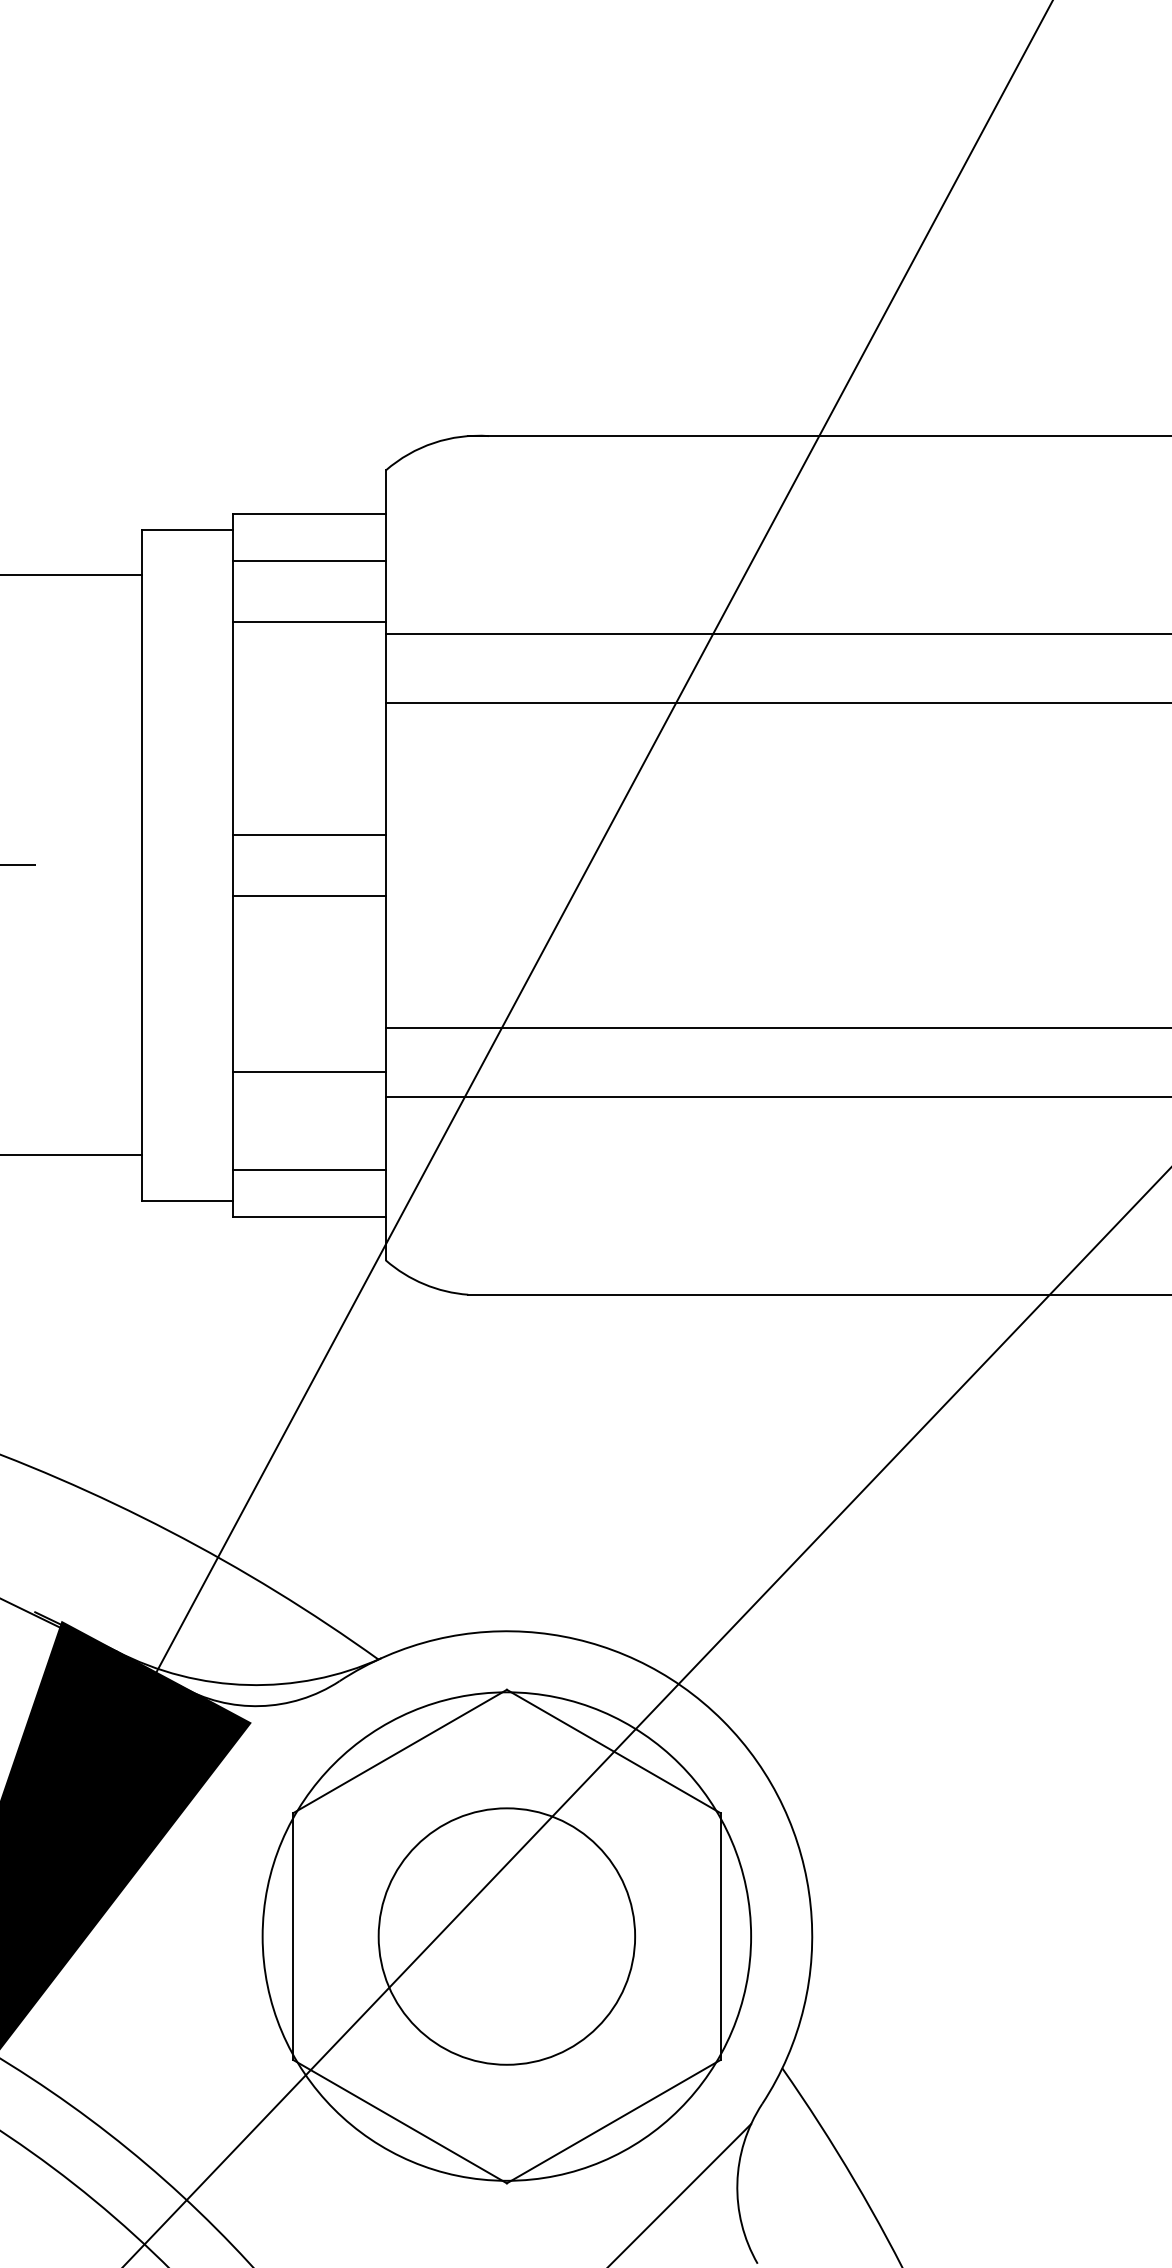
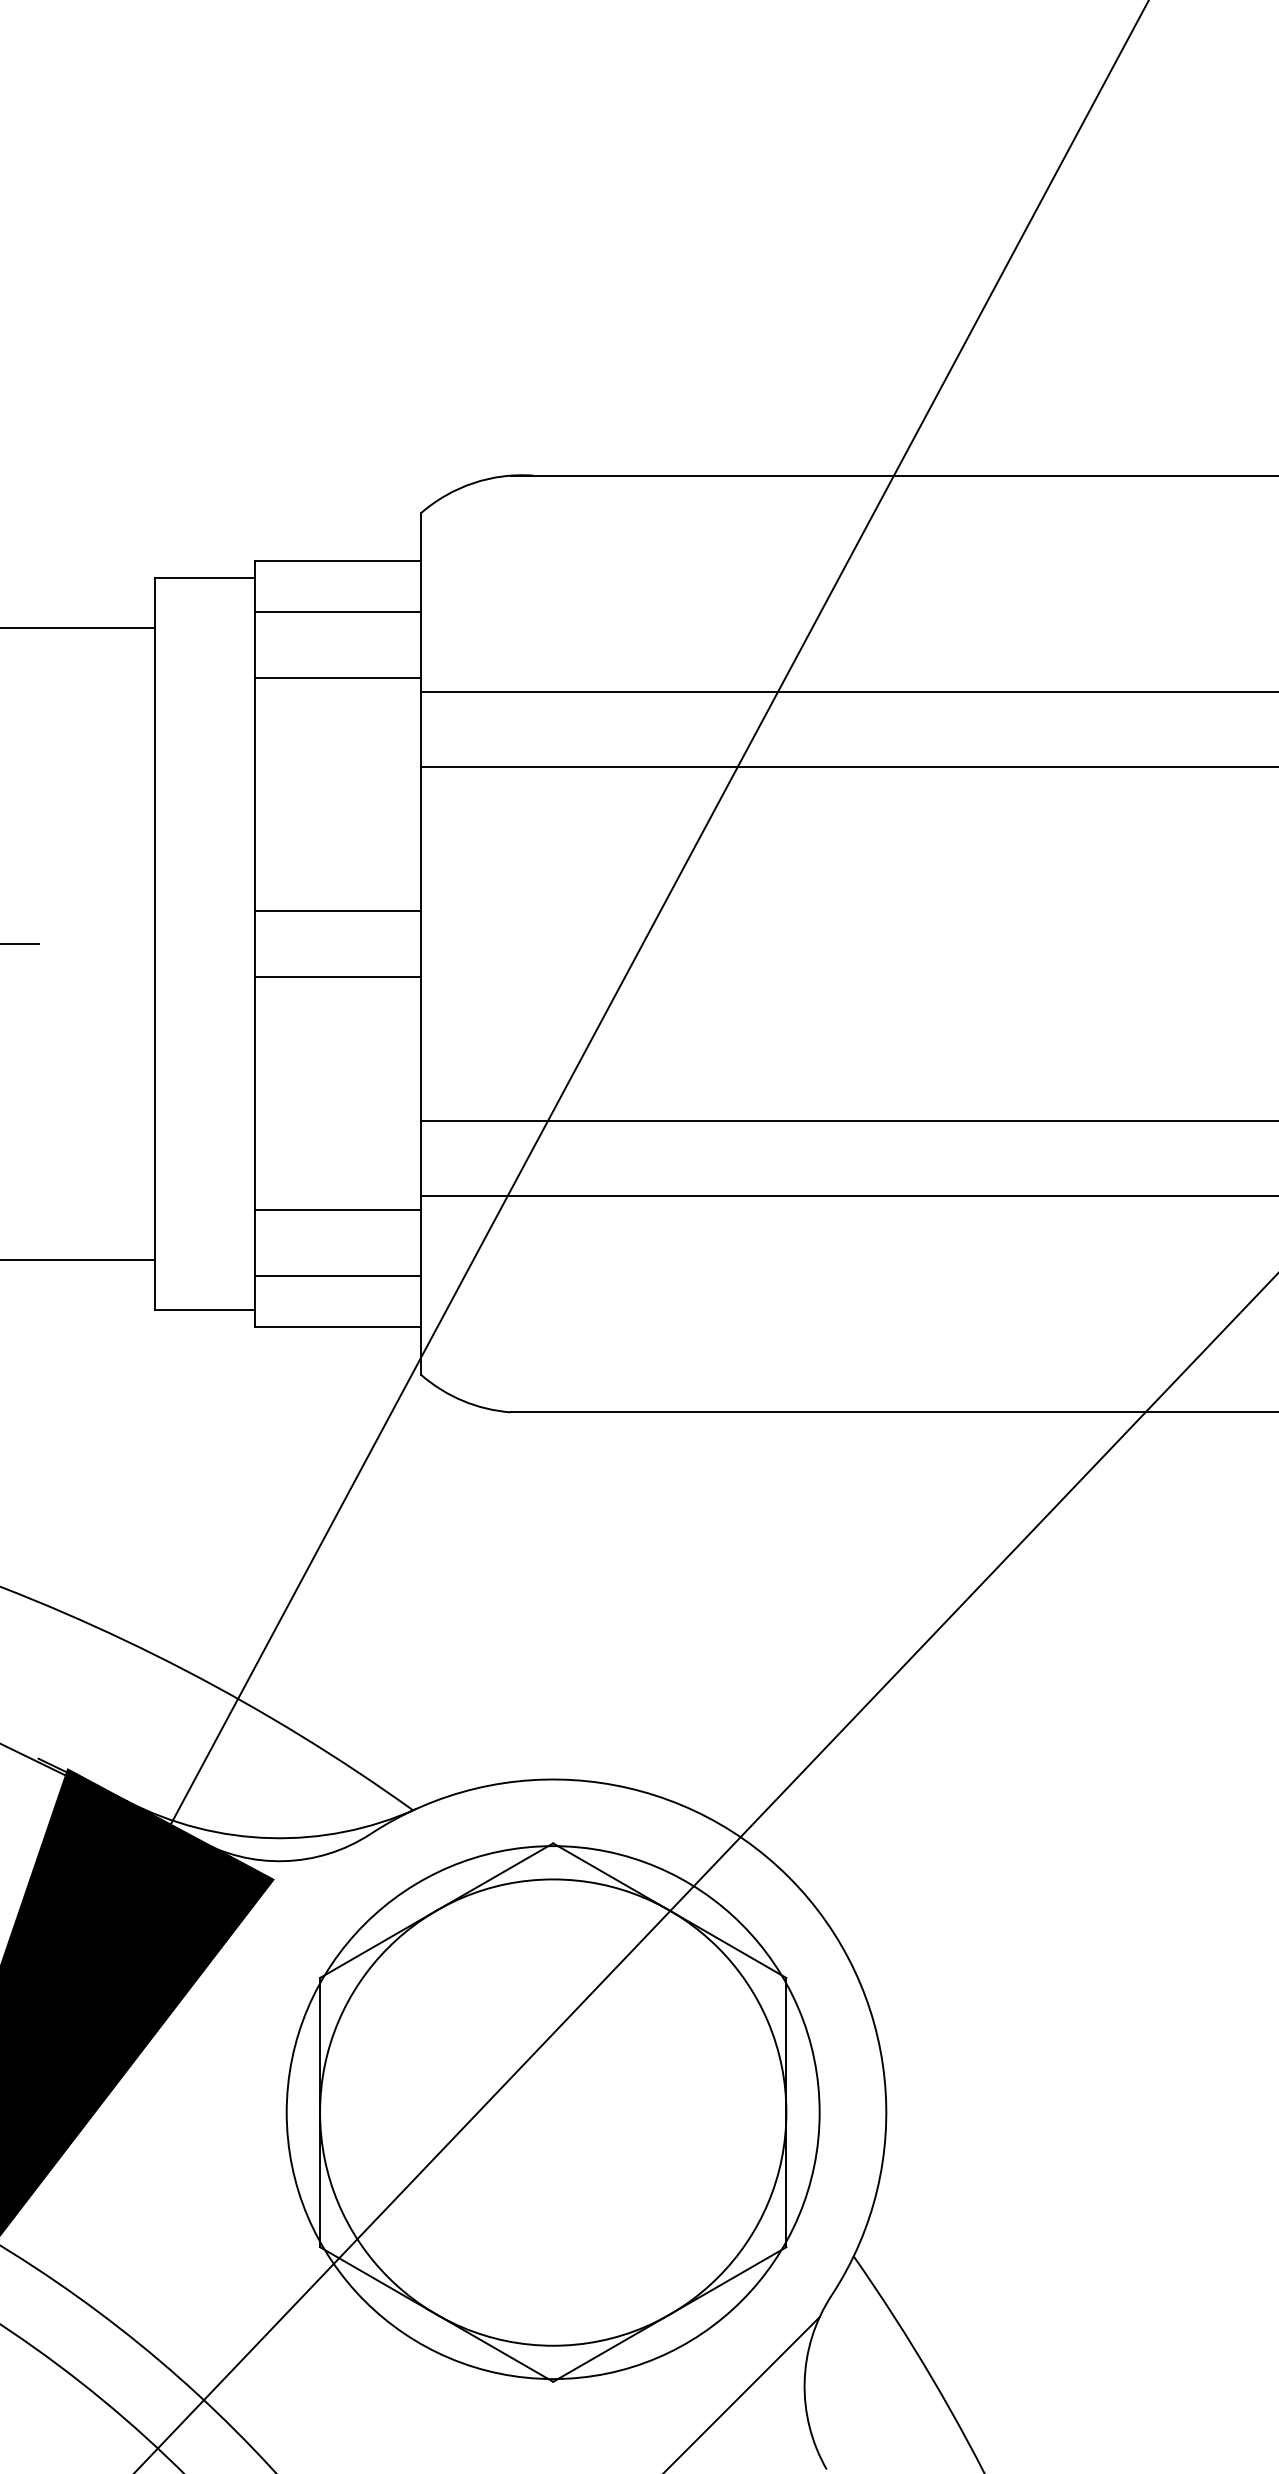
line: (309, 1072) -> (337, 1209), moved
circle: (507, 1936) -> (553, 2112), size x1.67

